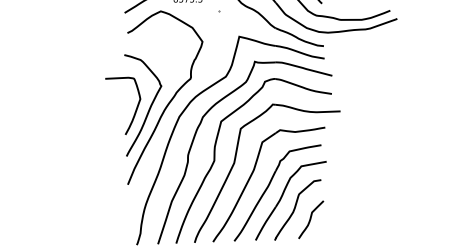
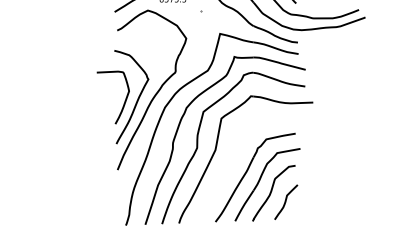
part: (252, 175) -> (232, 161), removed

